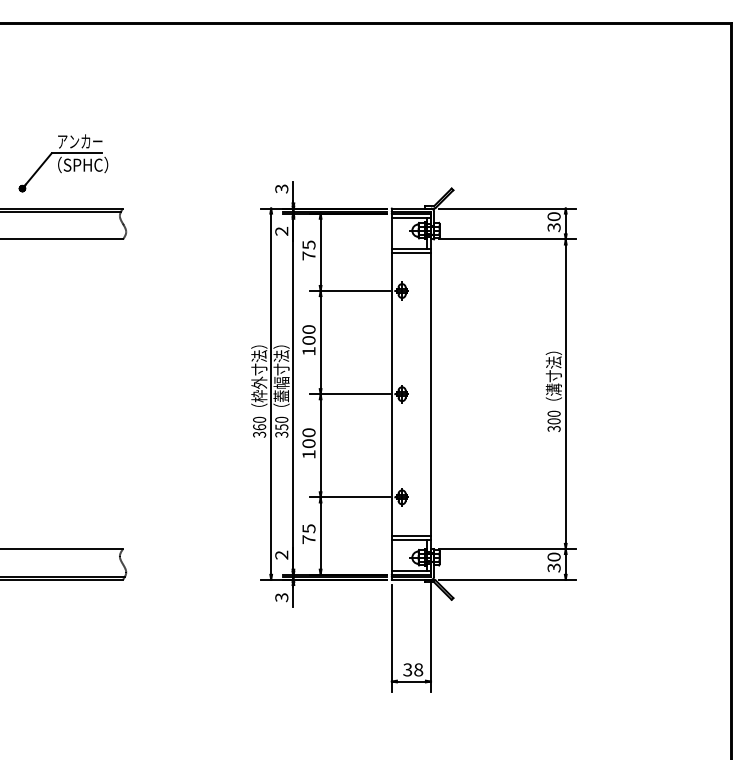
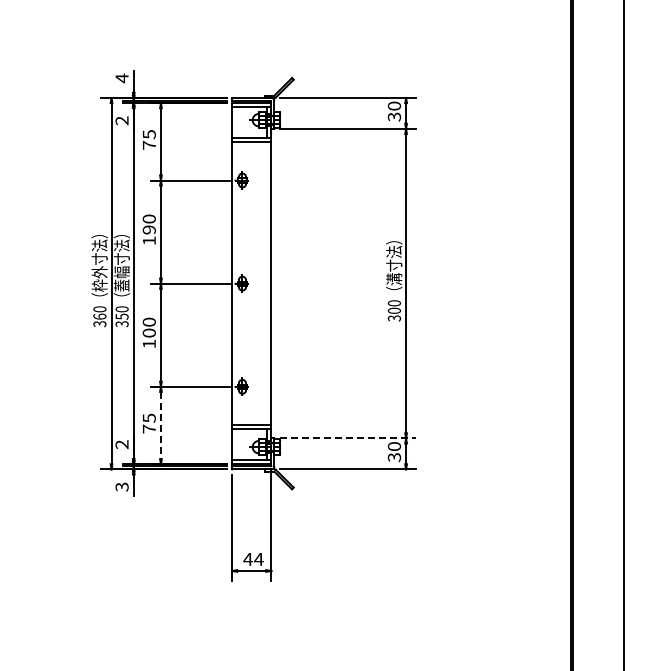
text: (281, 188) -> (121, 77), 3 -> 4
text: (308, 340) -> (148, 229), 100 -> 190
line: (320, 536) -> (160, 425), solid -> dashed
line: (508, 548) -> (348, 437), solid -> dashed
text: (412, 669) -> (252, 558), 38 -> 44

